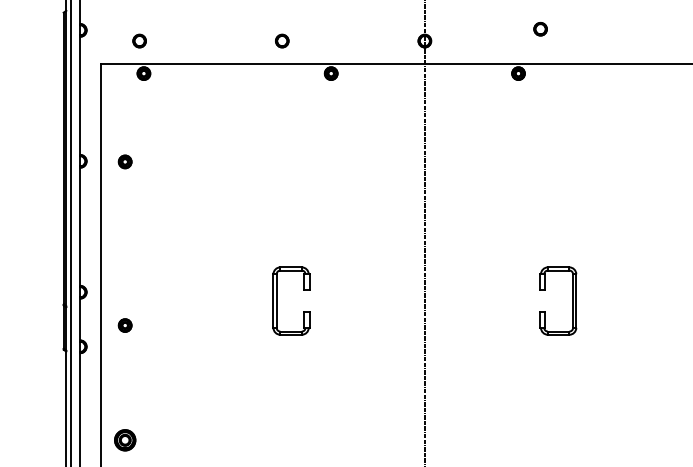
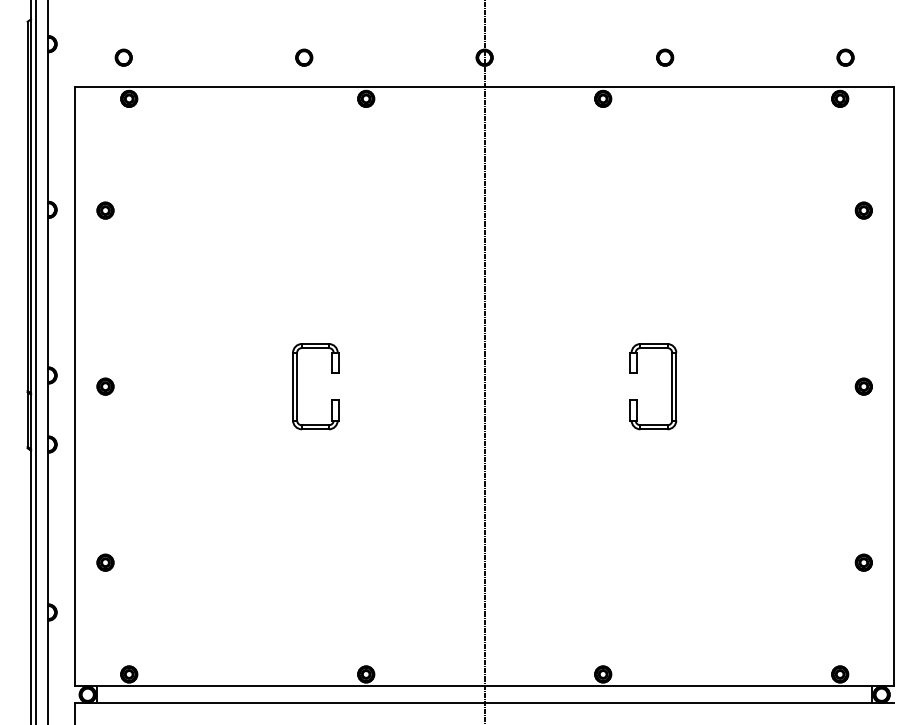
circle: (540, 29) -> (665, 57), moved
part: (125, 325) -> (105, 386), moved
part: (125, 440) -> (105, 562), size x0.62

